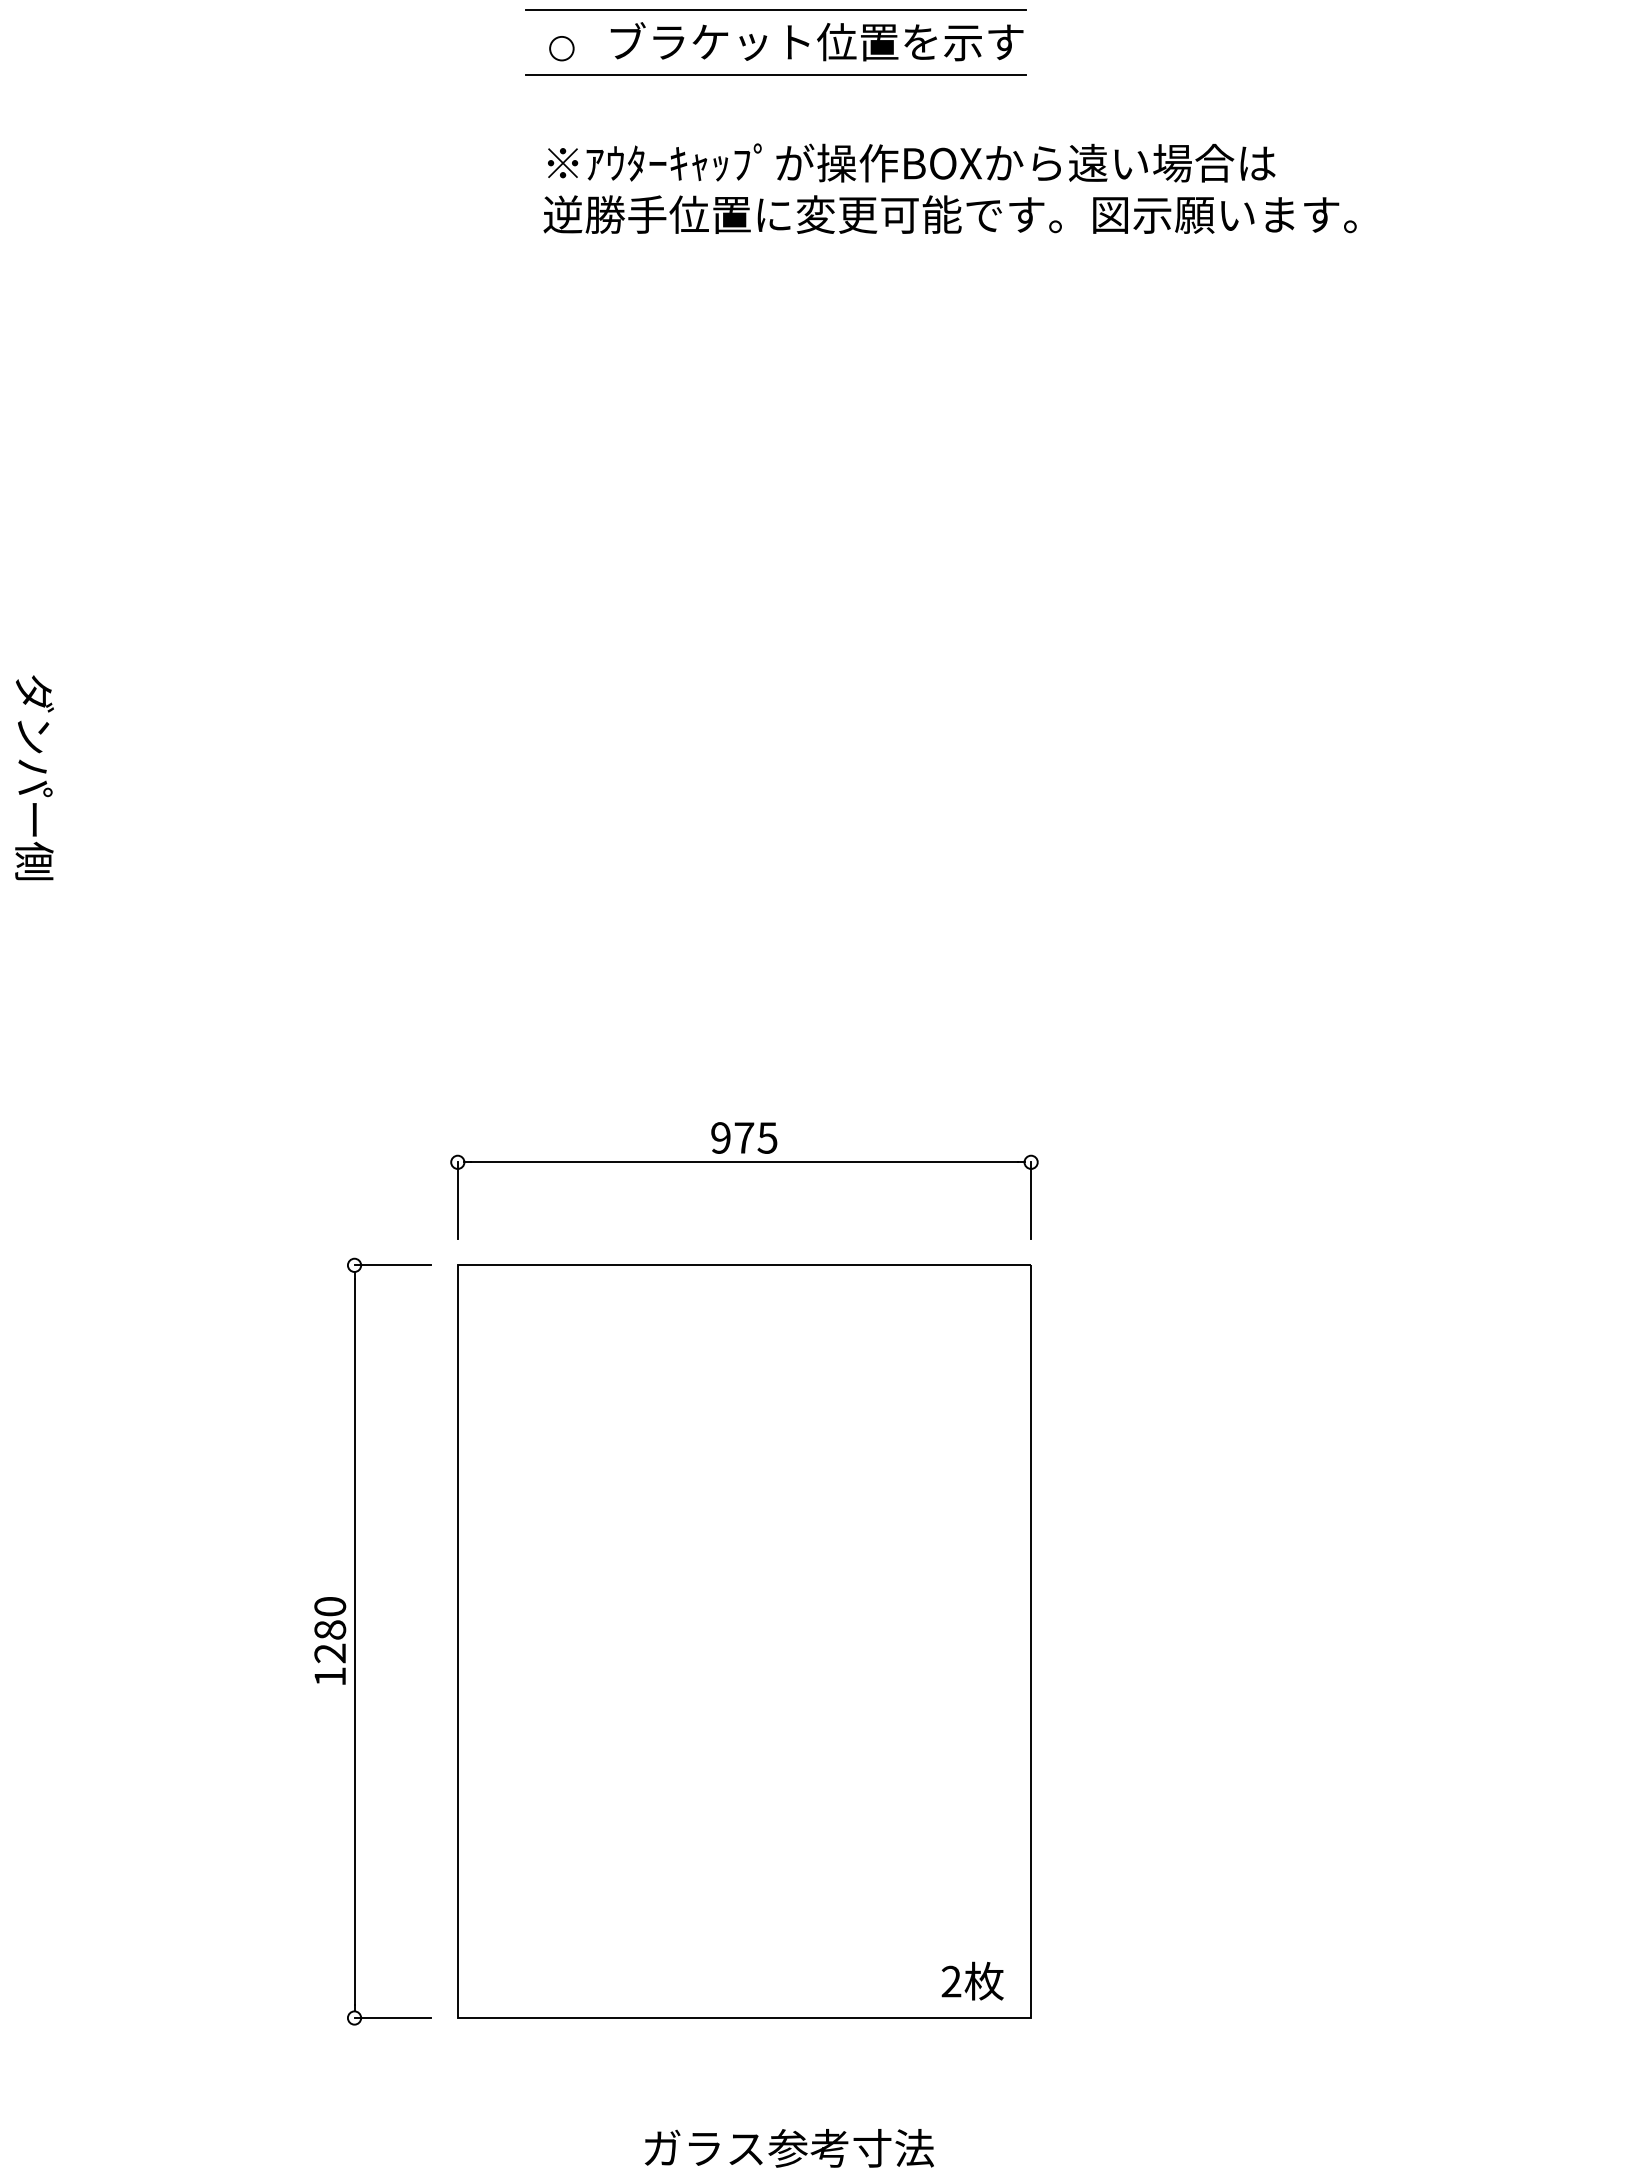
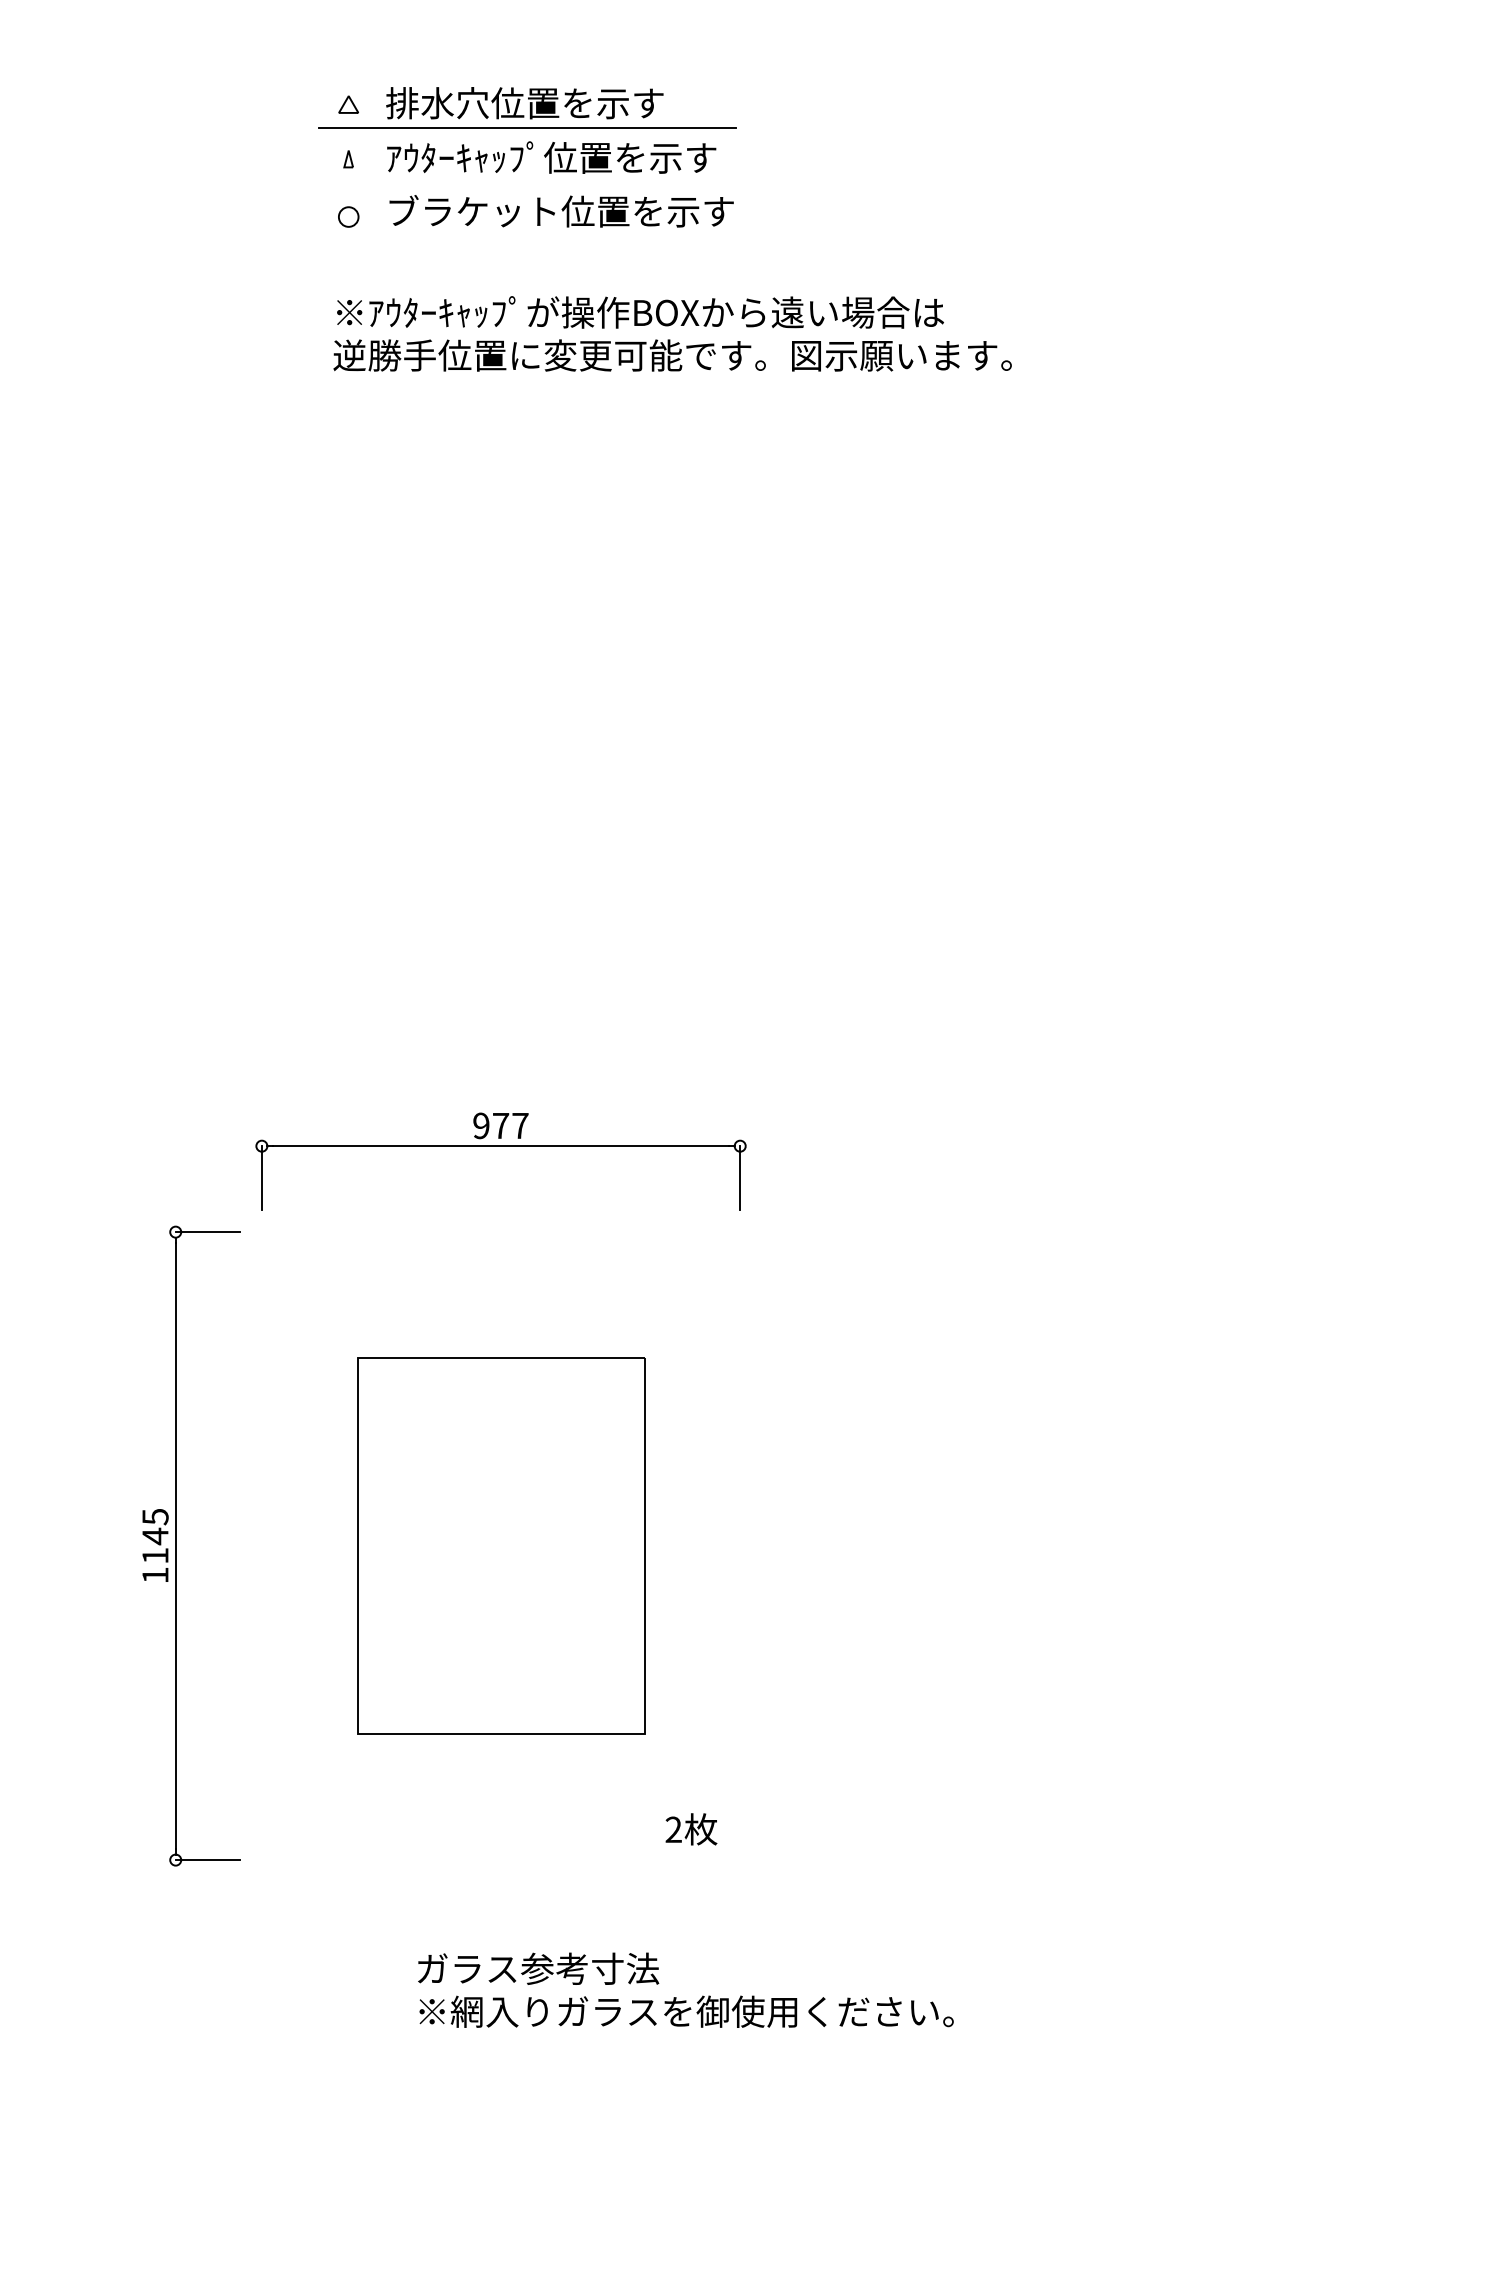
line: (776, 9) -> (527, 184), removed
line: (776, 75) -> (527, 239), removed
text: (767, 1138) -> (520, 1126), 975 -> 977
text: (330, 1628) -> (155, 1535), 1280 -> 1145
part: (743, 1640) -> (500, 1545), size x0.6

